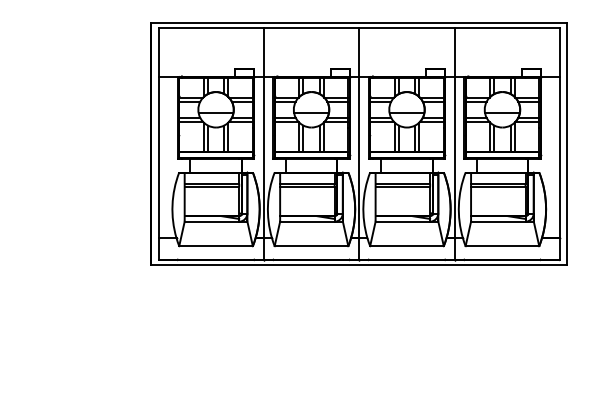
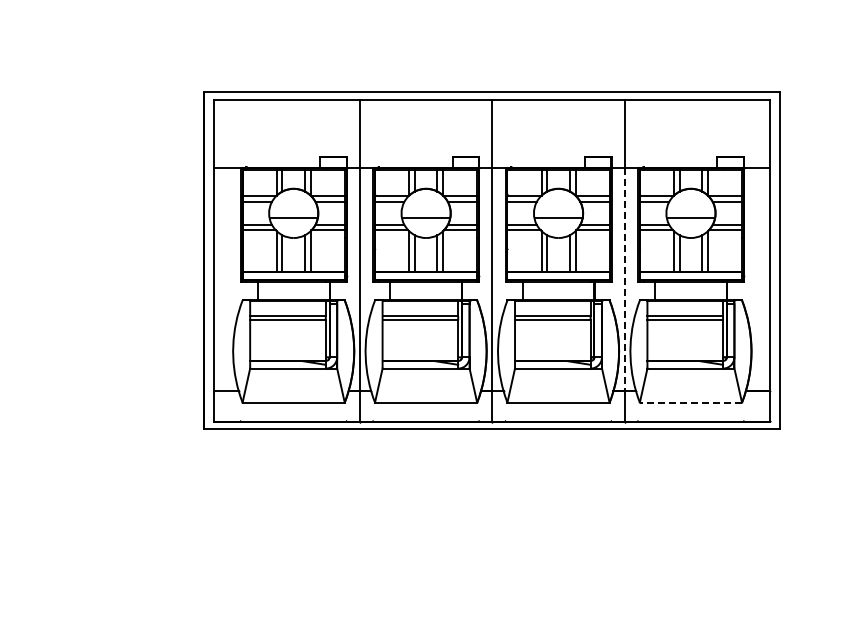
line: (454, 157) -> (624, 279), solid -> dashed
line: (502, 246) -> (690, 402), solid -> dashed

